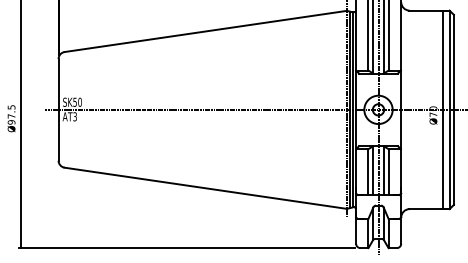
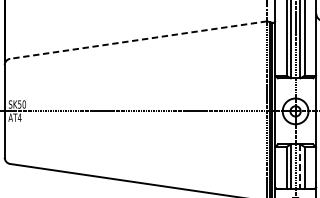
line: (205, 31) -> (138, 40), solid -> dashed
text: (75, 116) -> (20, 117), AT3 -> AT4
line: (383, 171) -> (300, 167), solid -> dashed

